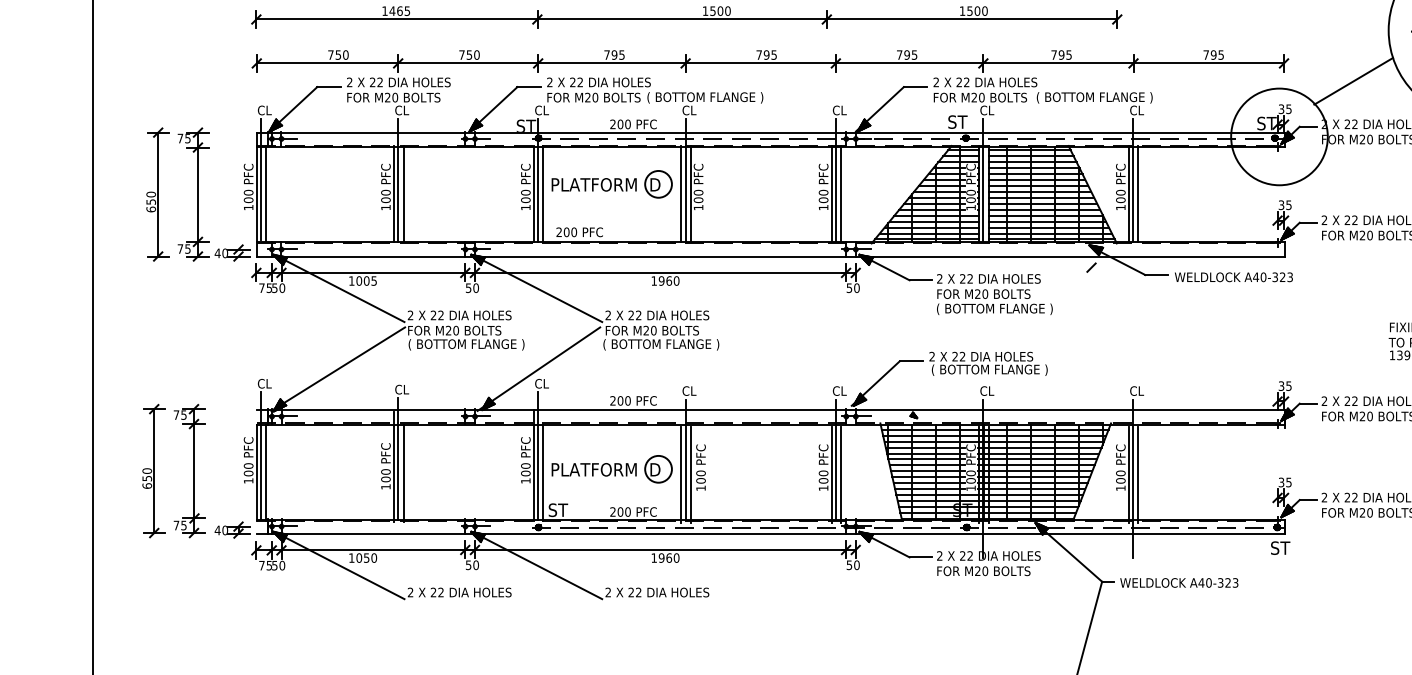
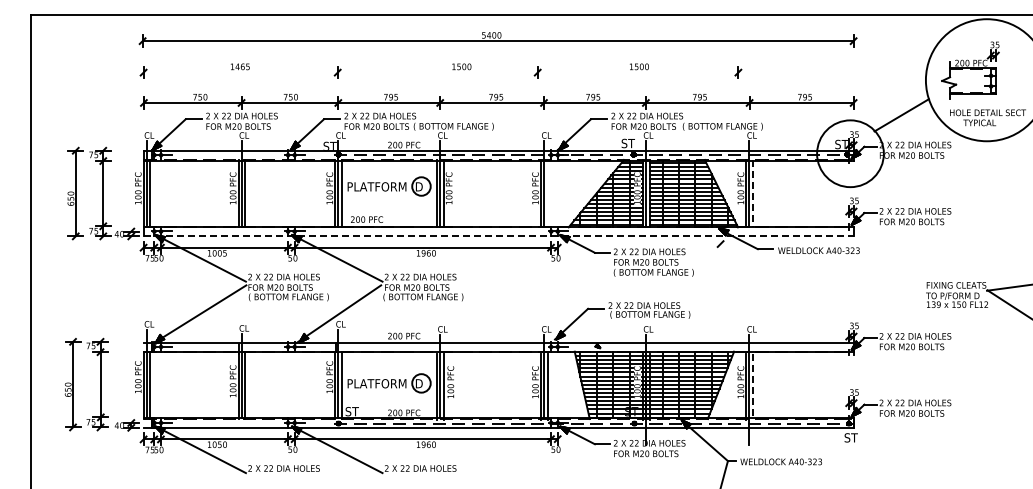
line: (686, 19) -> (440, 72), removed
line: (840, 194) -> (547, 193), removed
line: (1139, 194) -> (753, 193), solid -> dashed
line: (770, 256) -> (498, 236), solid -> dashed
line: (1139, 475) -> (753, 387), solid -> dashed

